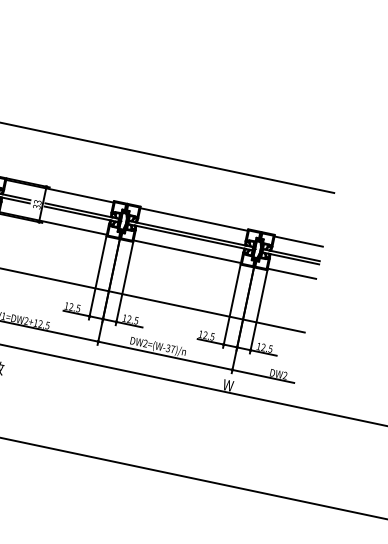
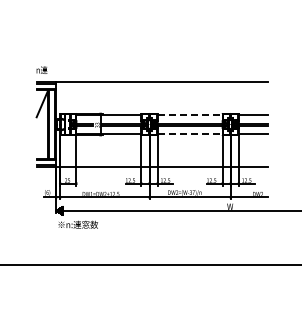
line: (194, 219) -> (190, 114), solid -> dashed
line: (187, 252) -> (190, 134), solid -> dashed

